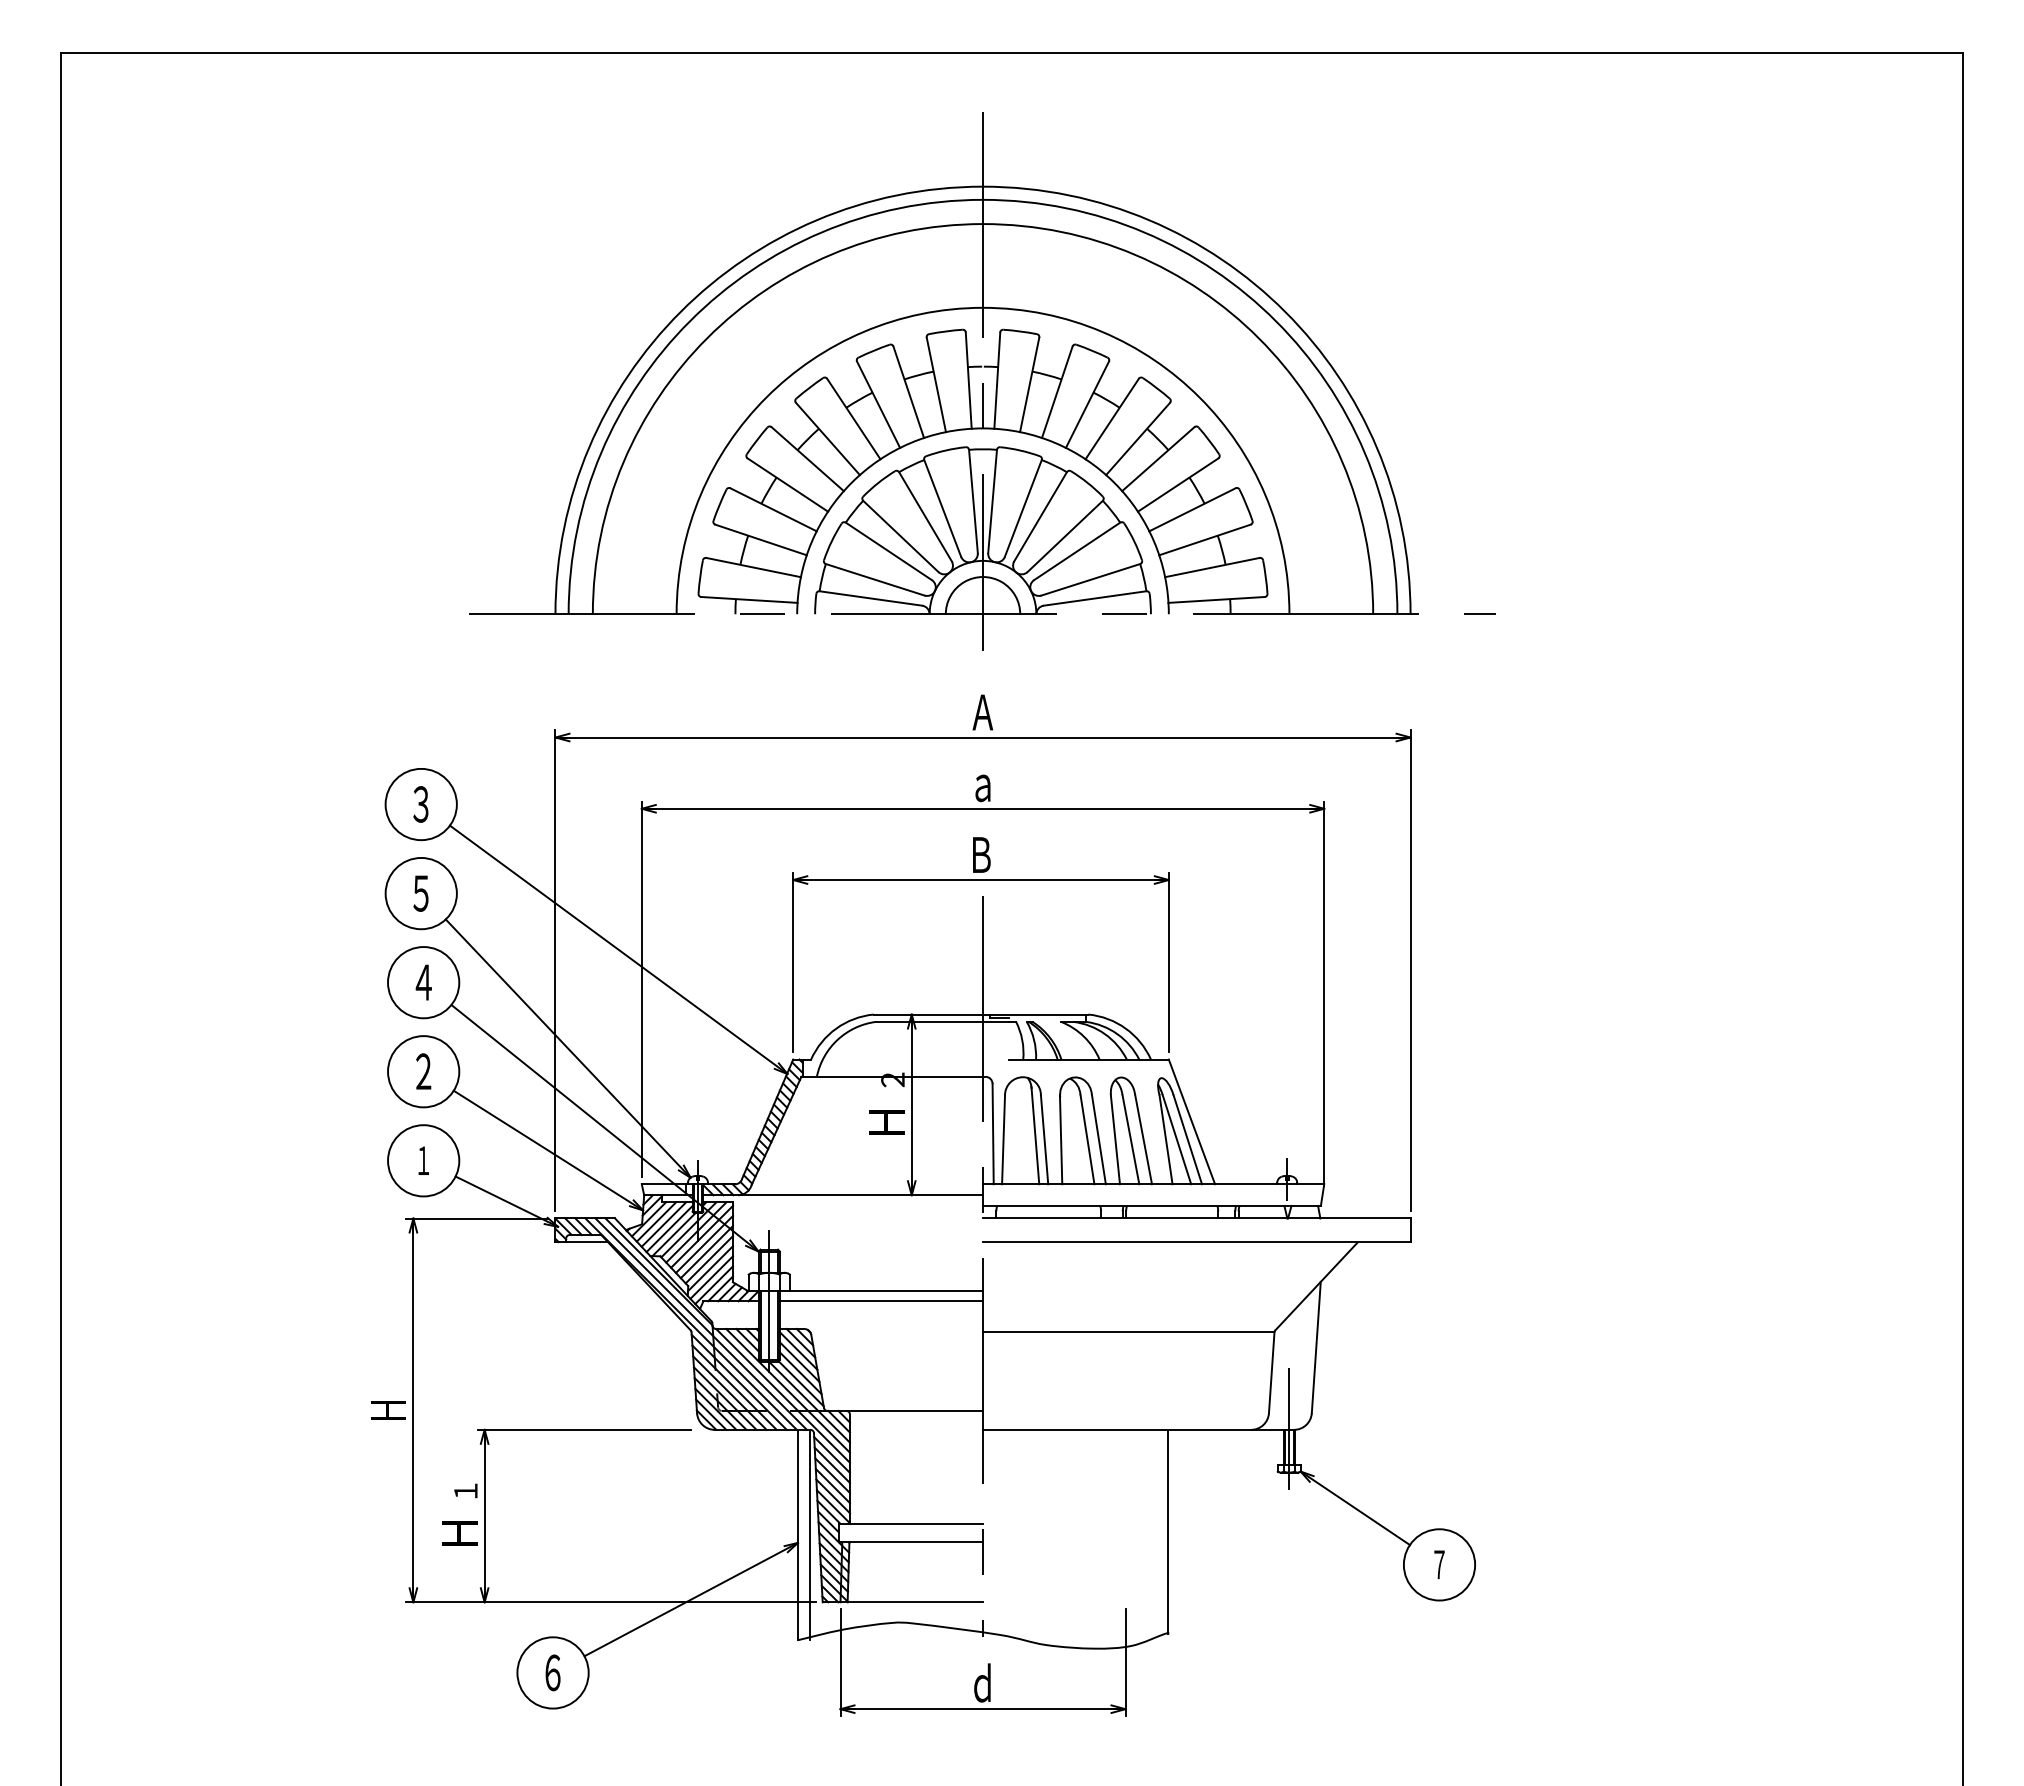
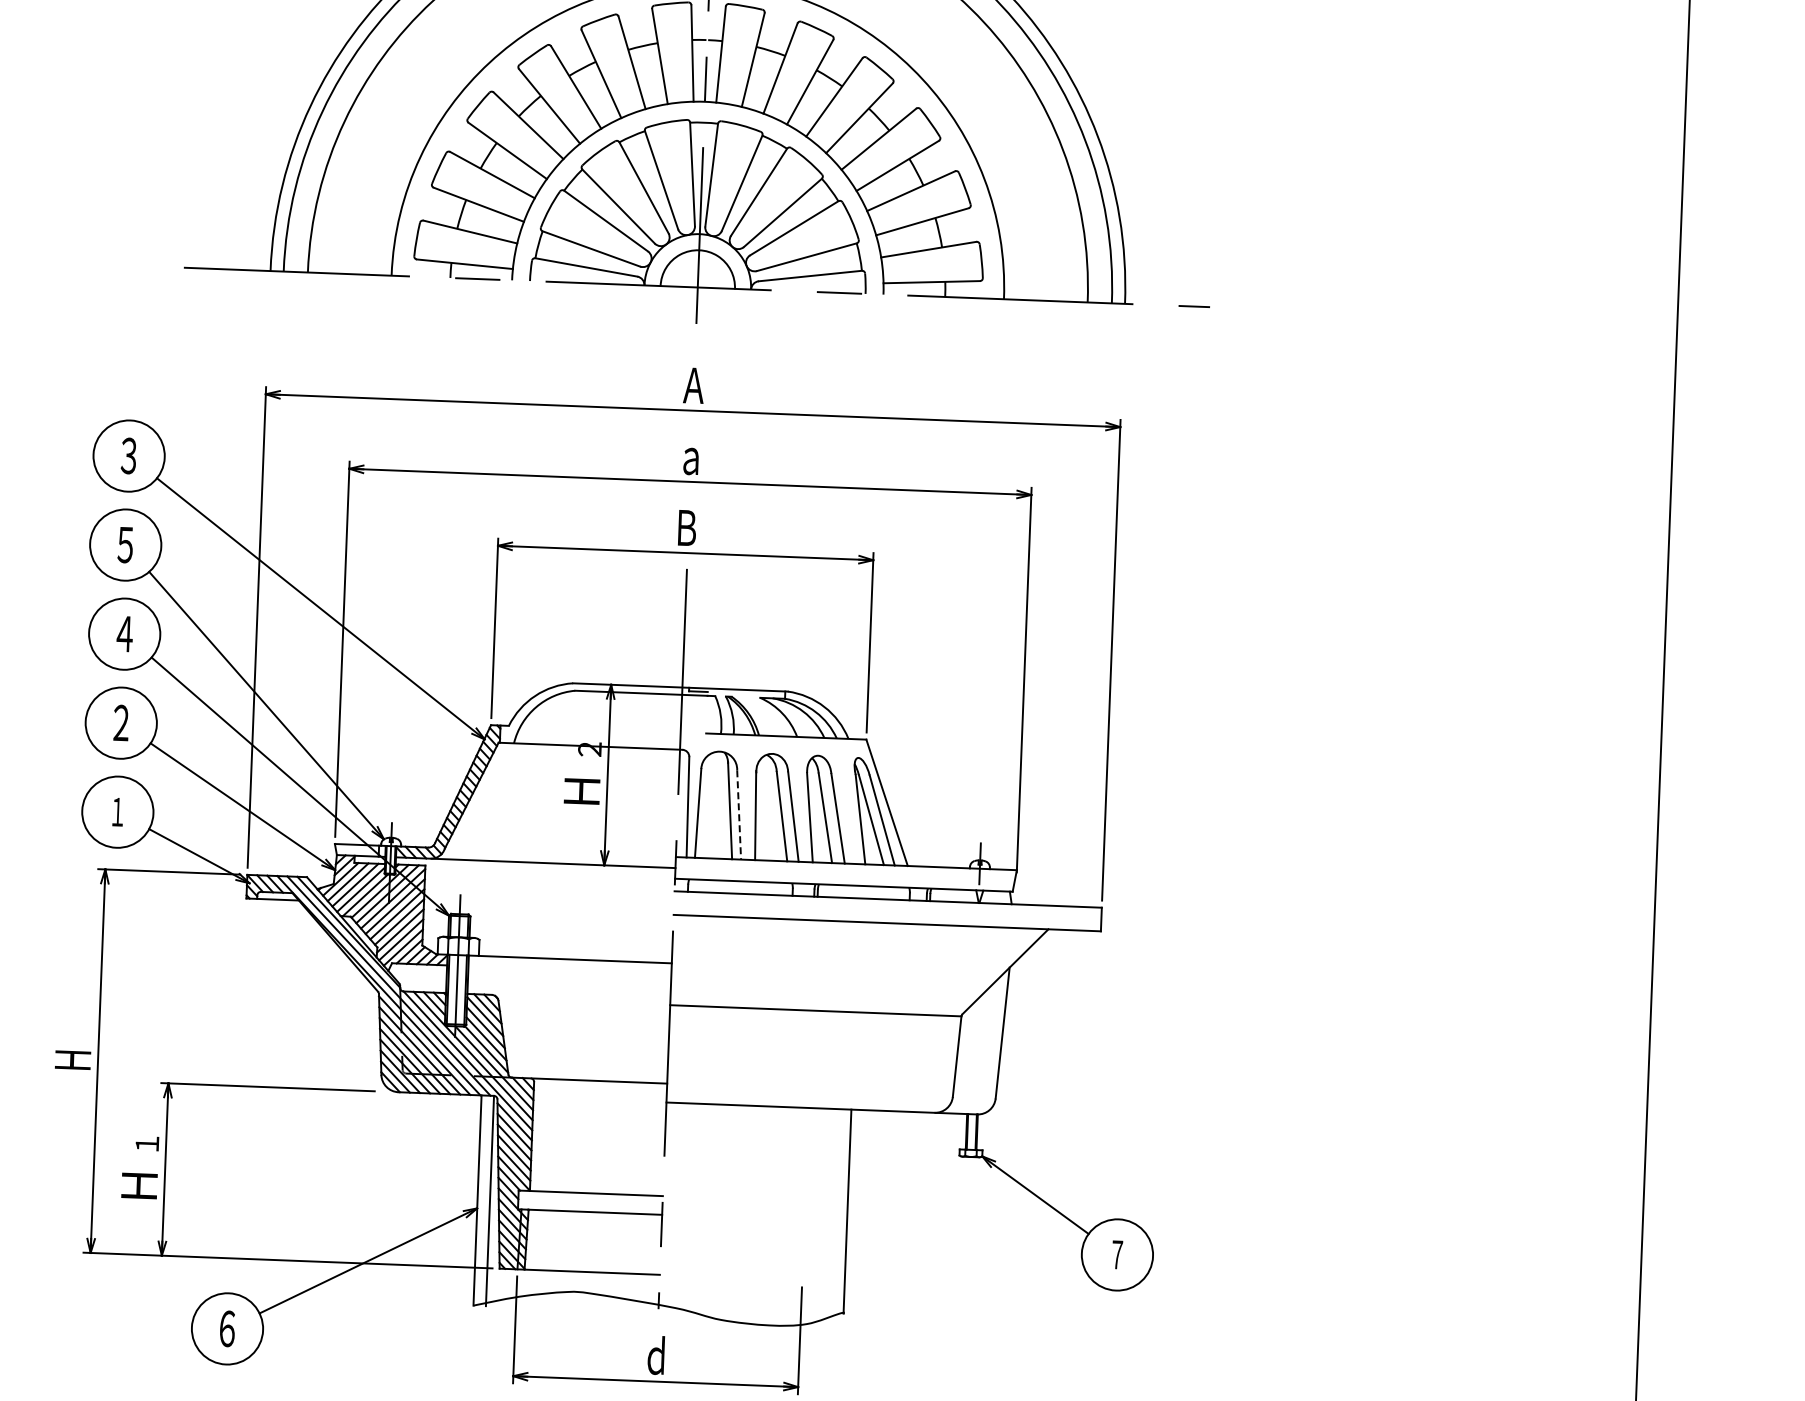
line: (1044, 1139) -> (739, 814), solid -> dashed
line: (881, 1301) -> (569, 970), removed
line: (1289, 1429) -> (972, 1113), removed

